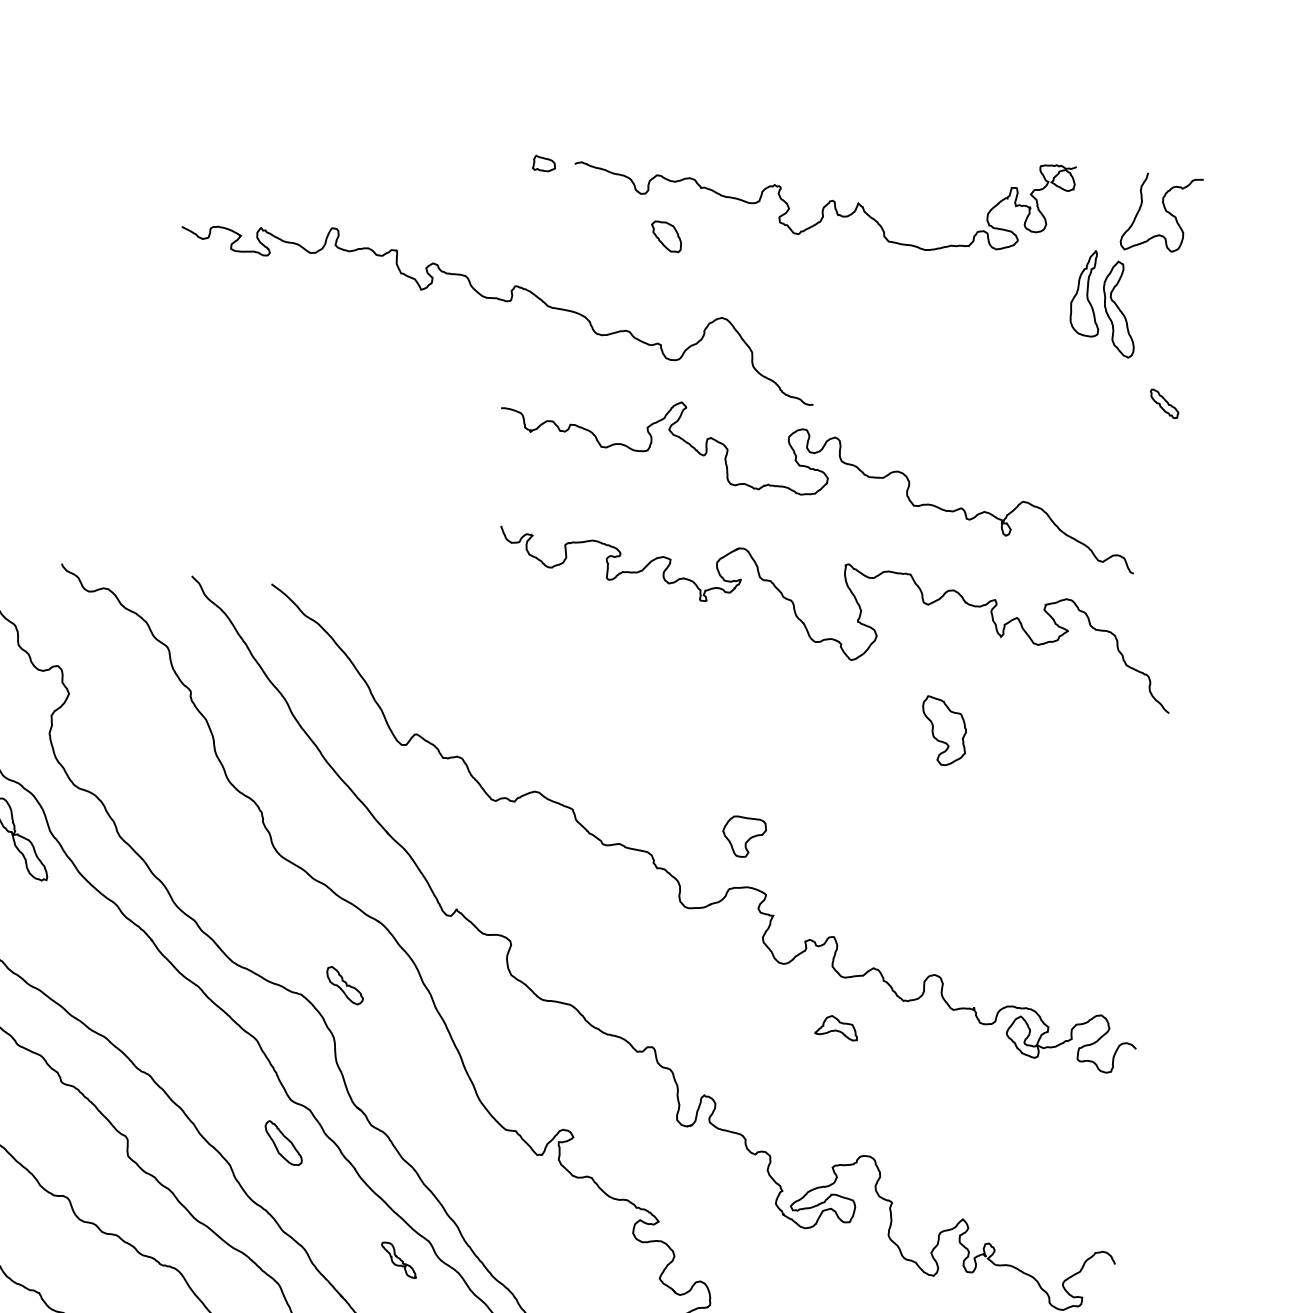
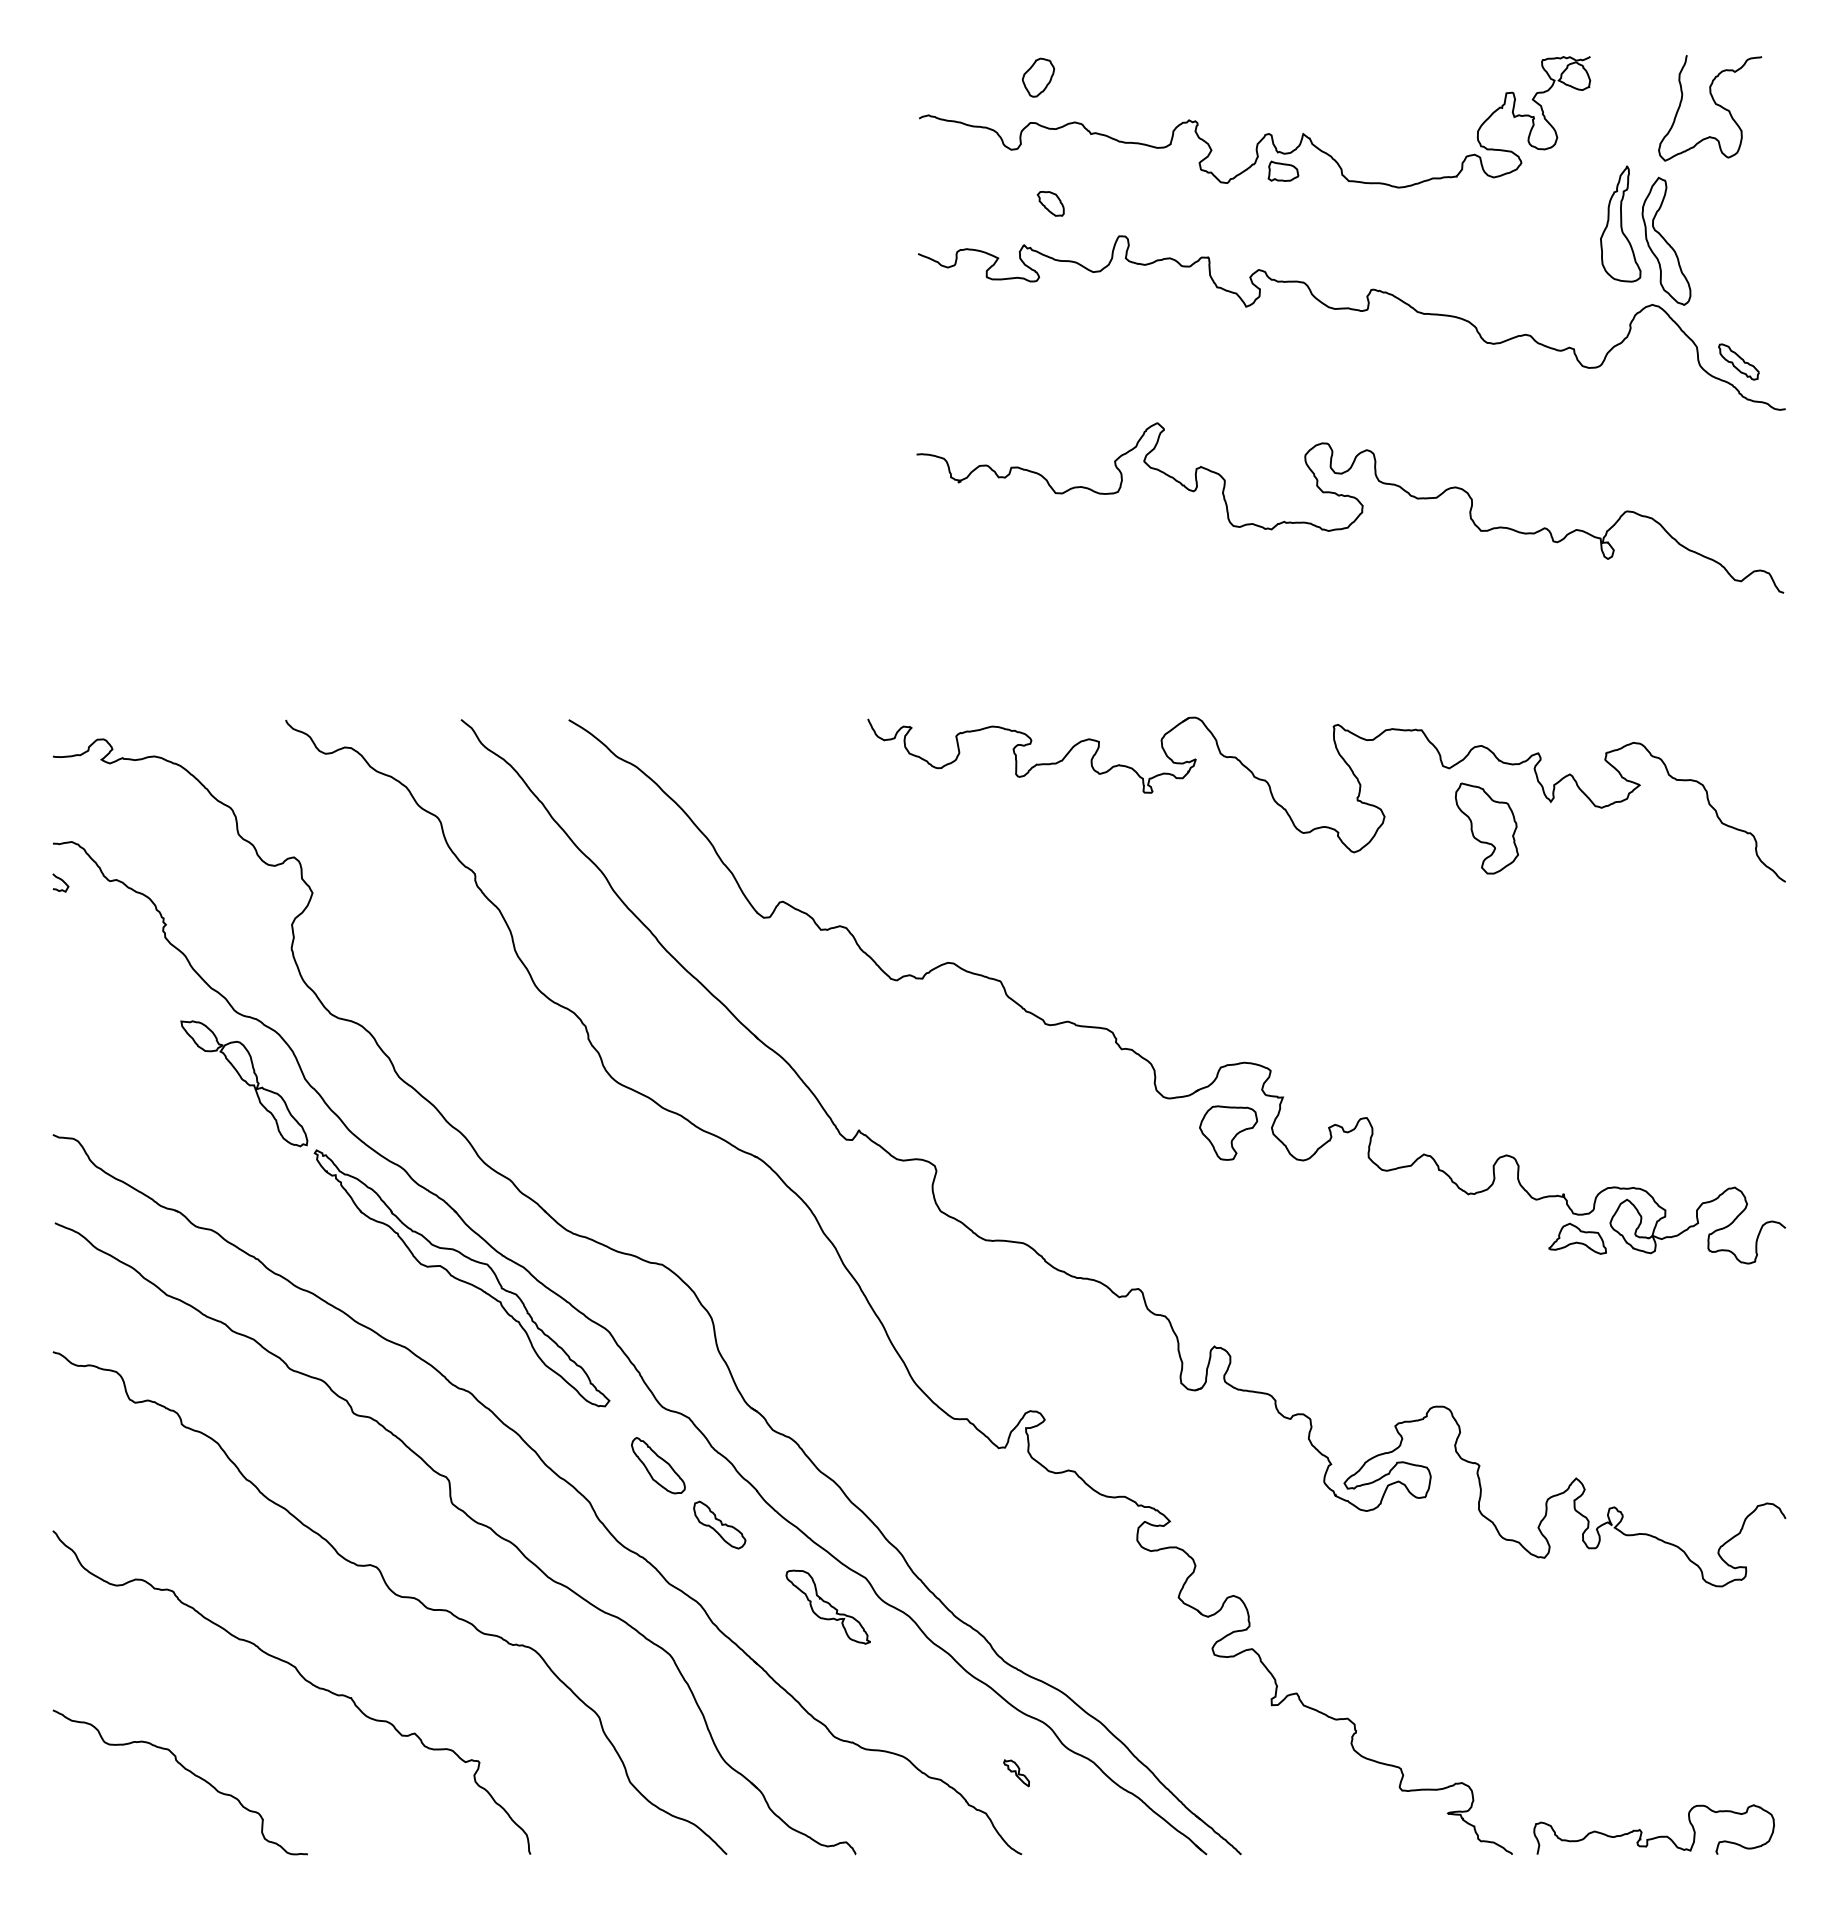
part: (666, 142) -> (1038, 77), added
part: (544, 163) -> (1283, 170), moved
part: (665, 236) -> (1050, 203), size x0.62
curve: (498, 300) -> (1351, 310), moved
curve: (820, 472) -> (1352, 498), moved
part: (832, 638) -> (1326, 826), moved
part: (744, 836) -> (1228, 1132), moved
part: (344, 985) -> (719, 1524), moved
part: (151, 990) -> (461, 1278), added
part: (836, 1027) -> (1577, 1238), moved
part: (398, 1259) -> (827, 1606), size x1.67

